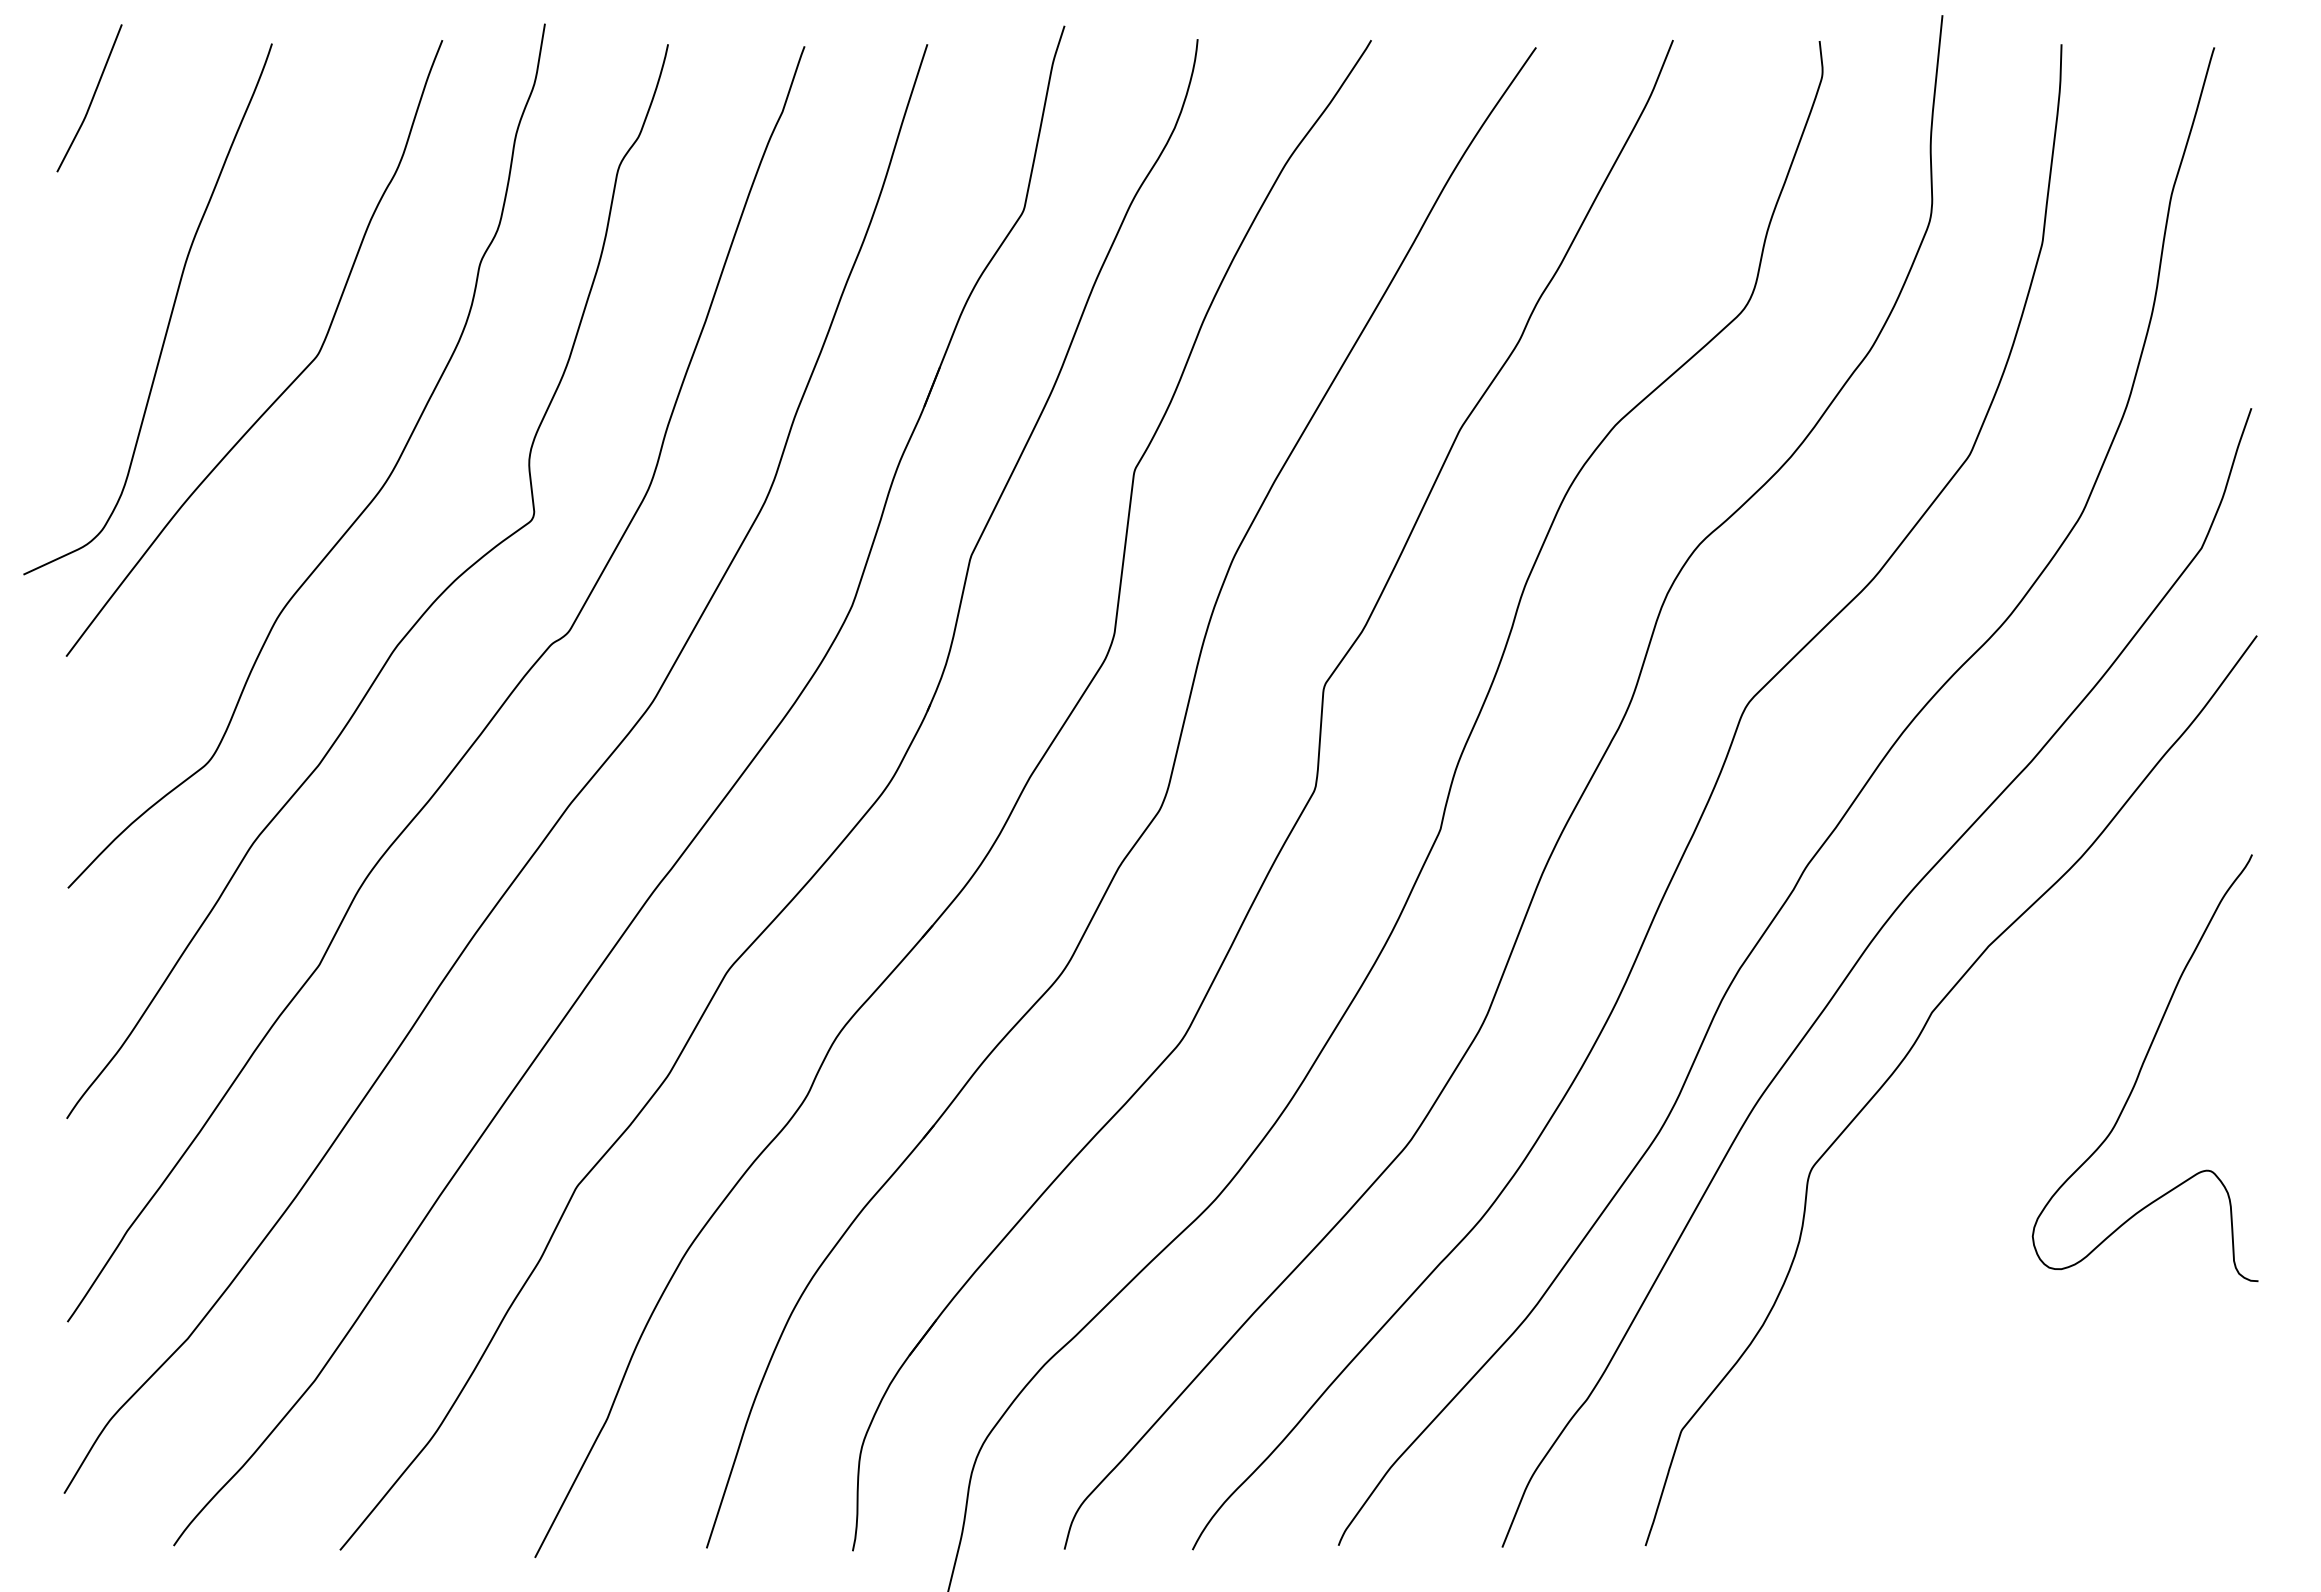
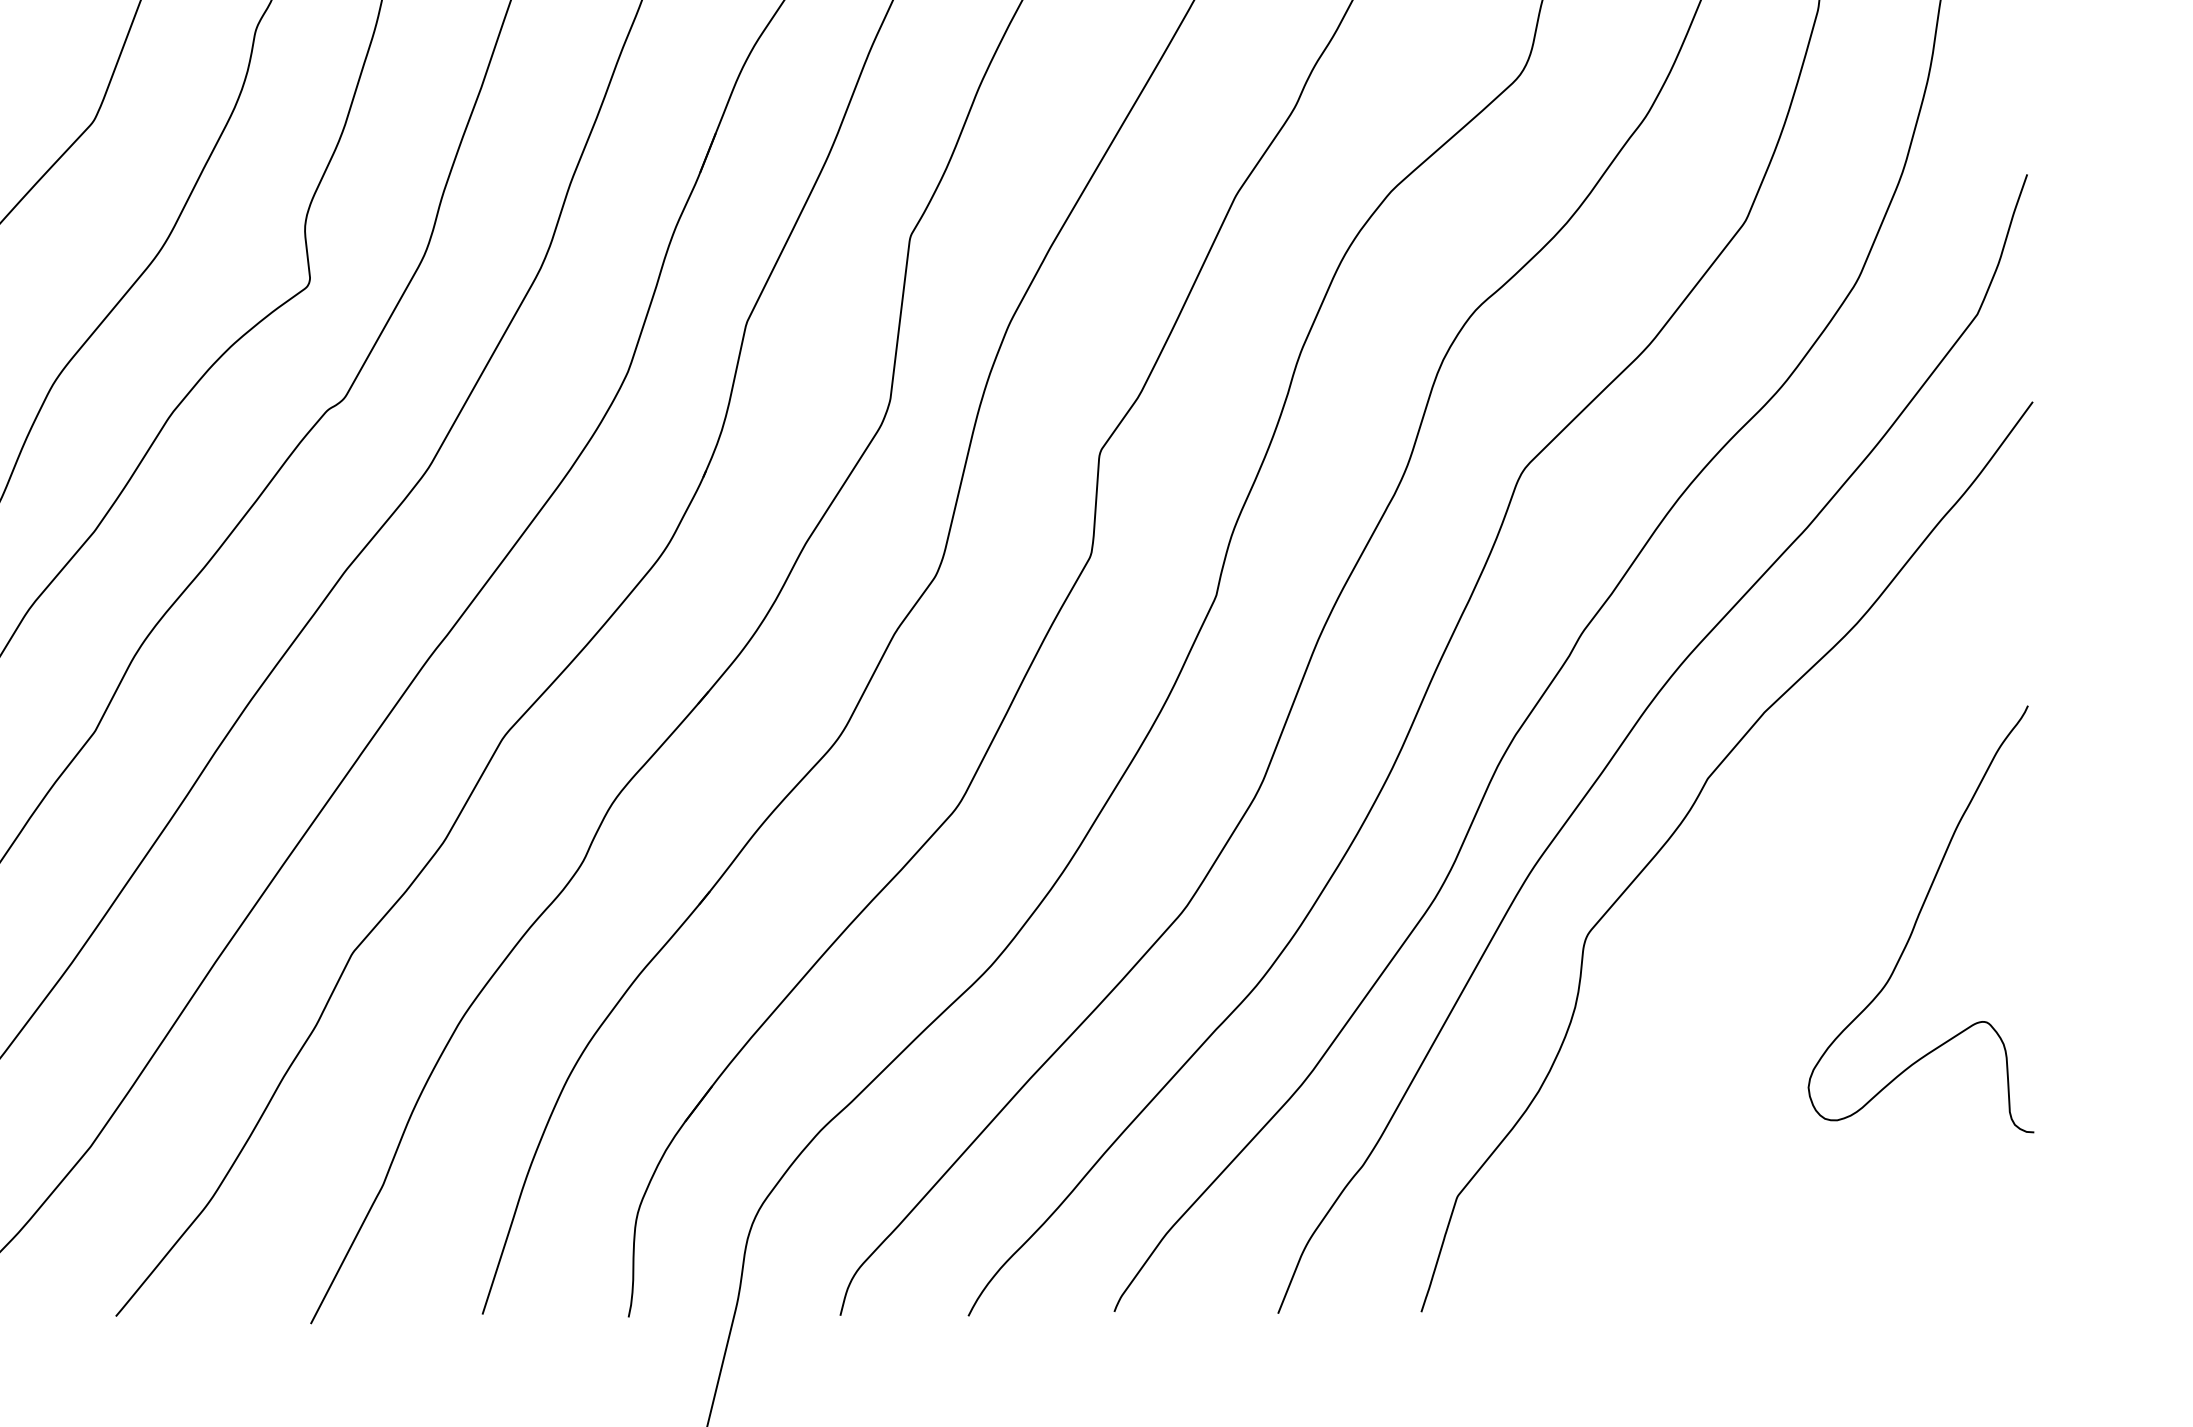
curve: (2142, 1068) -> (1918, 919), moved

